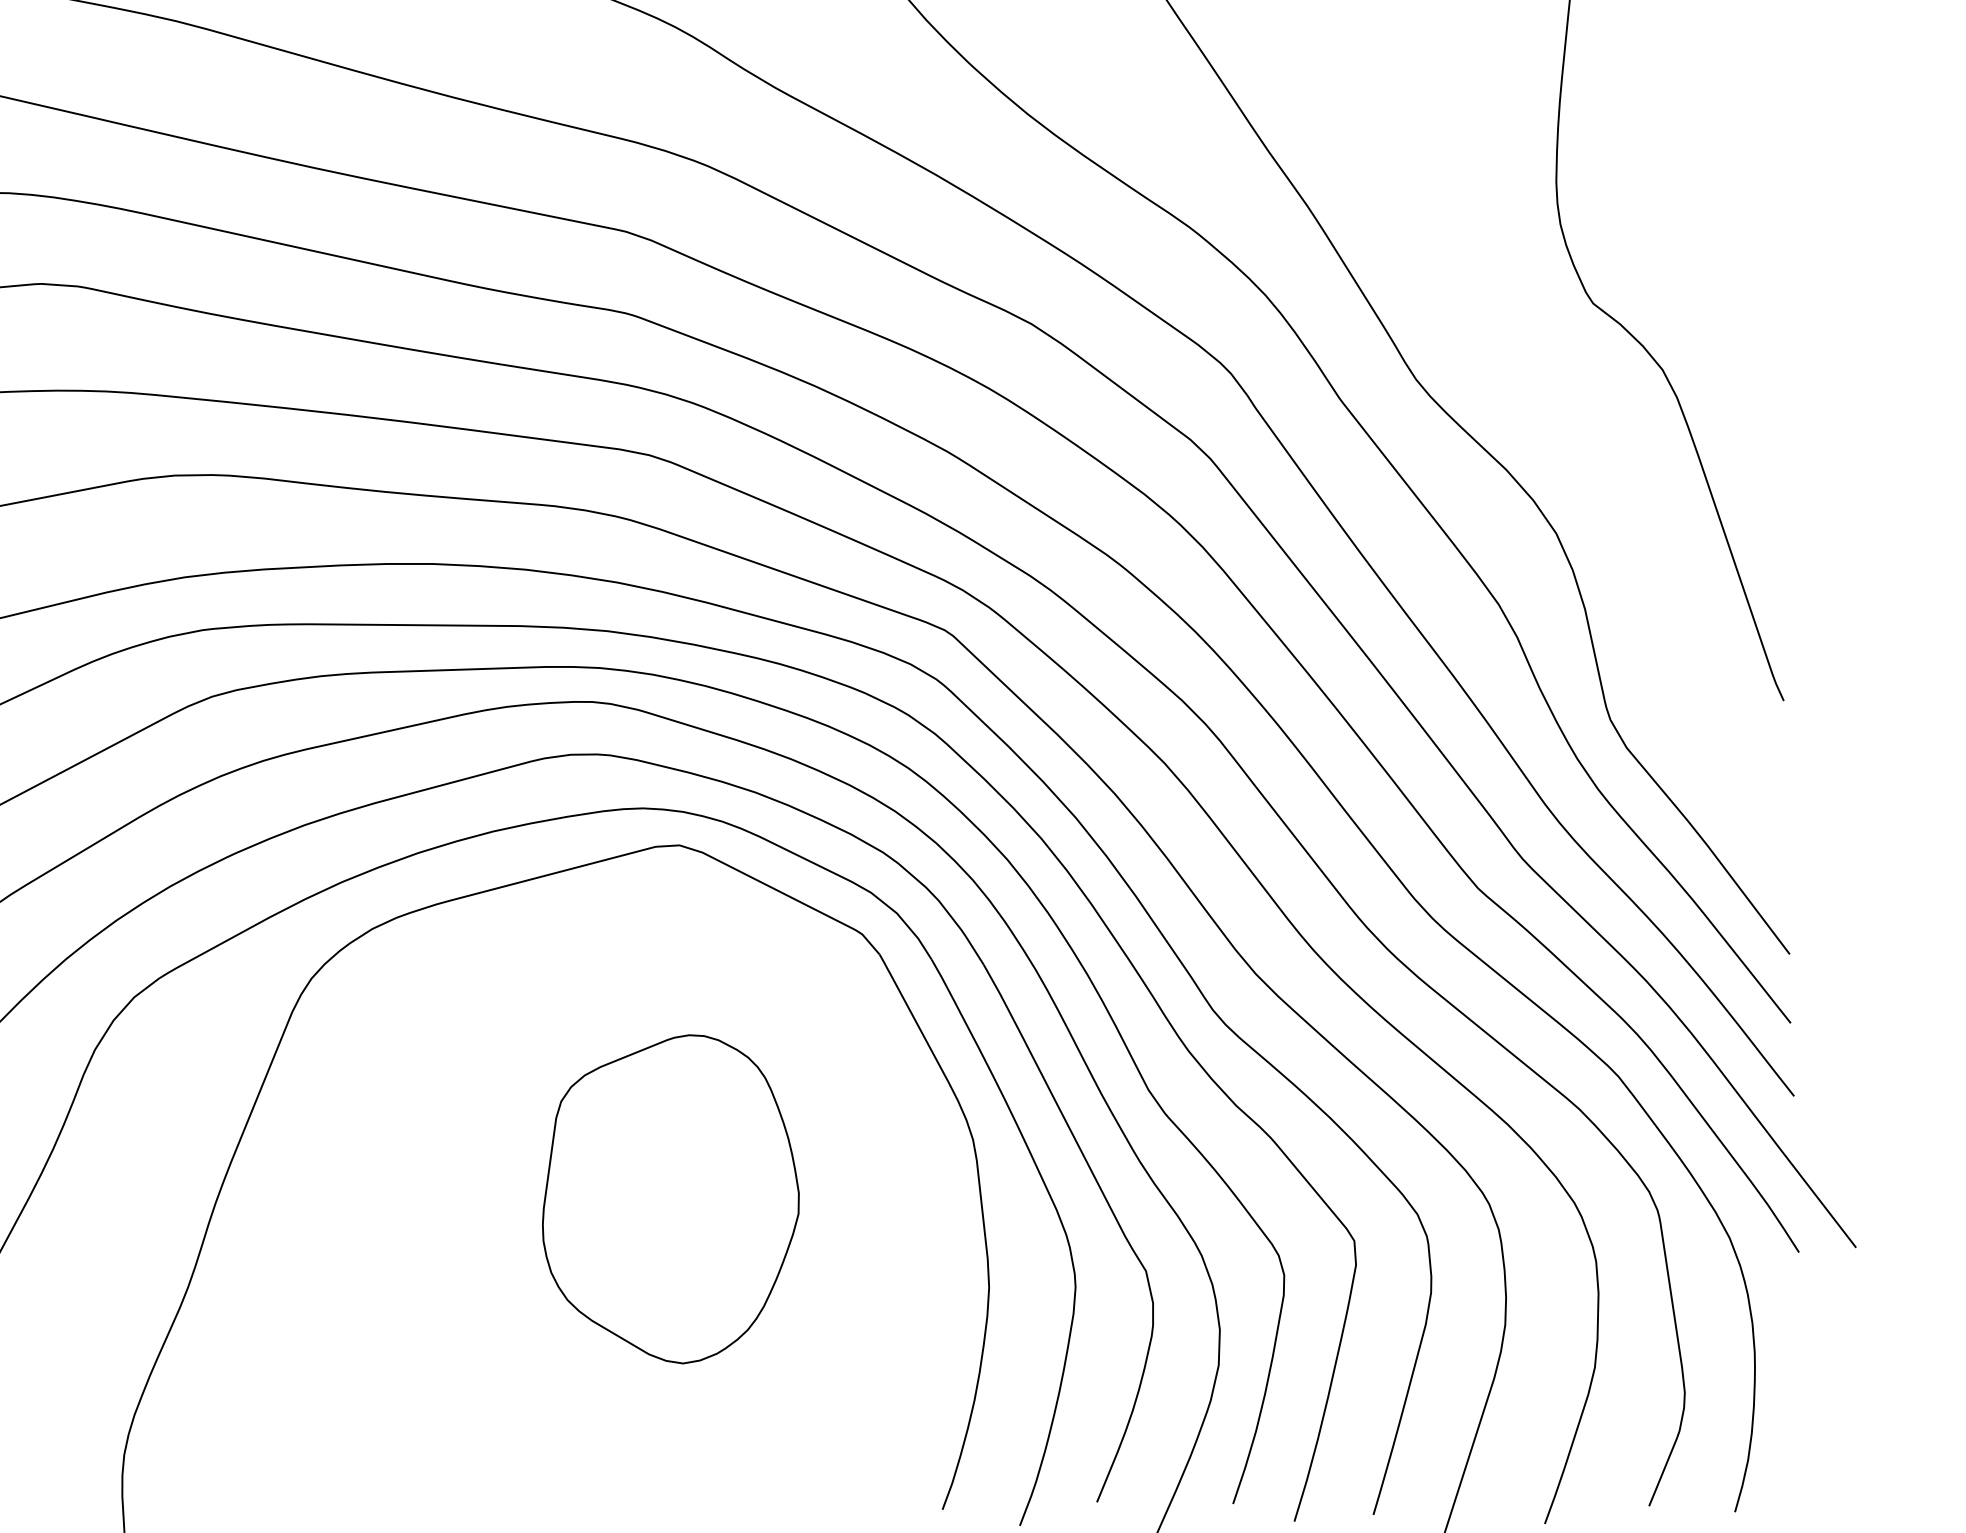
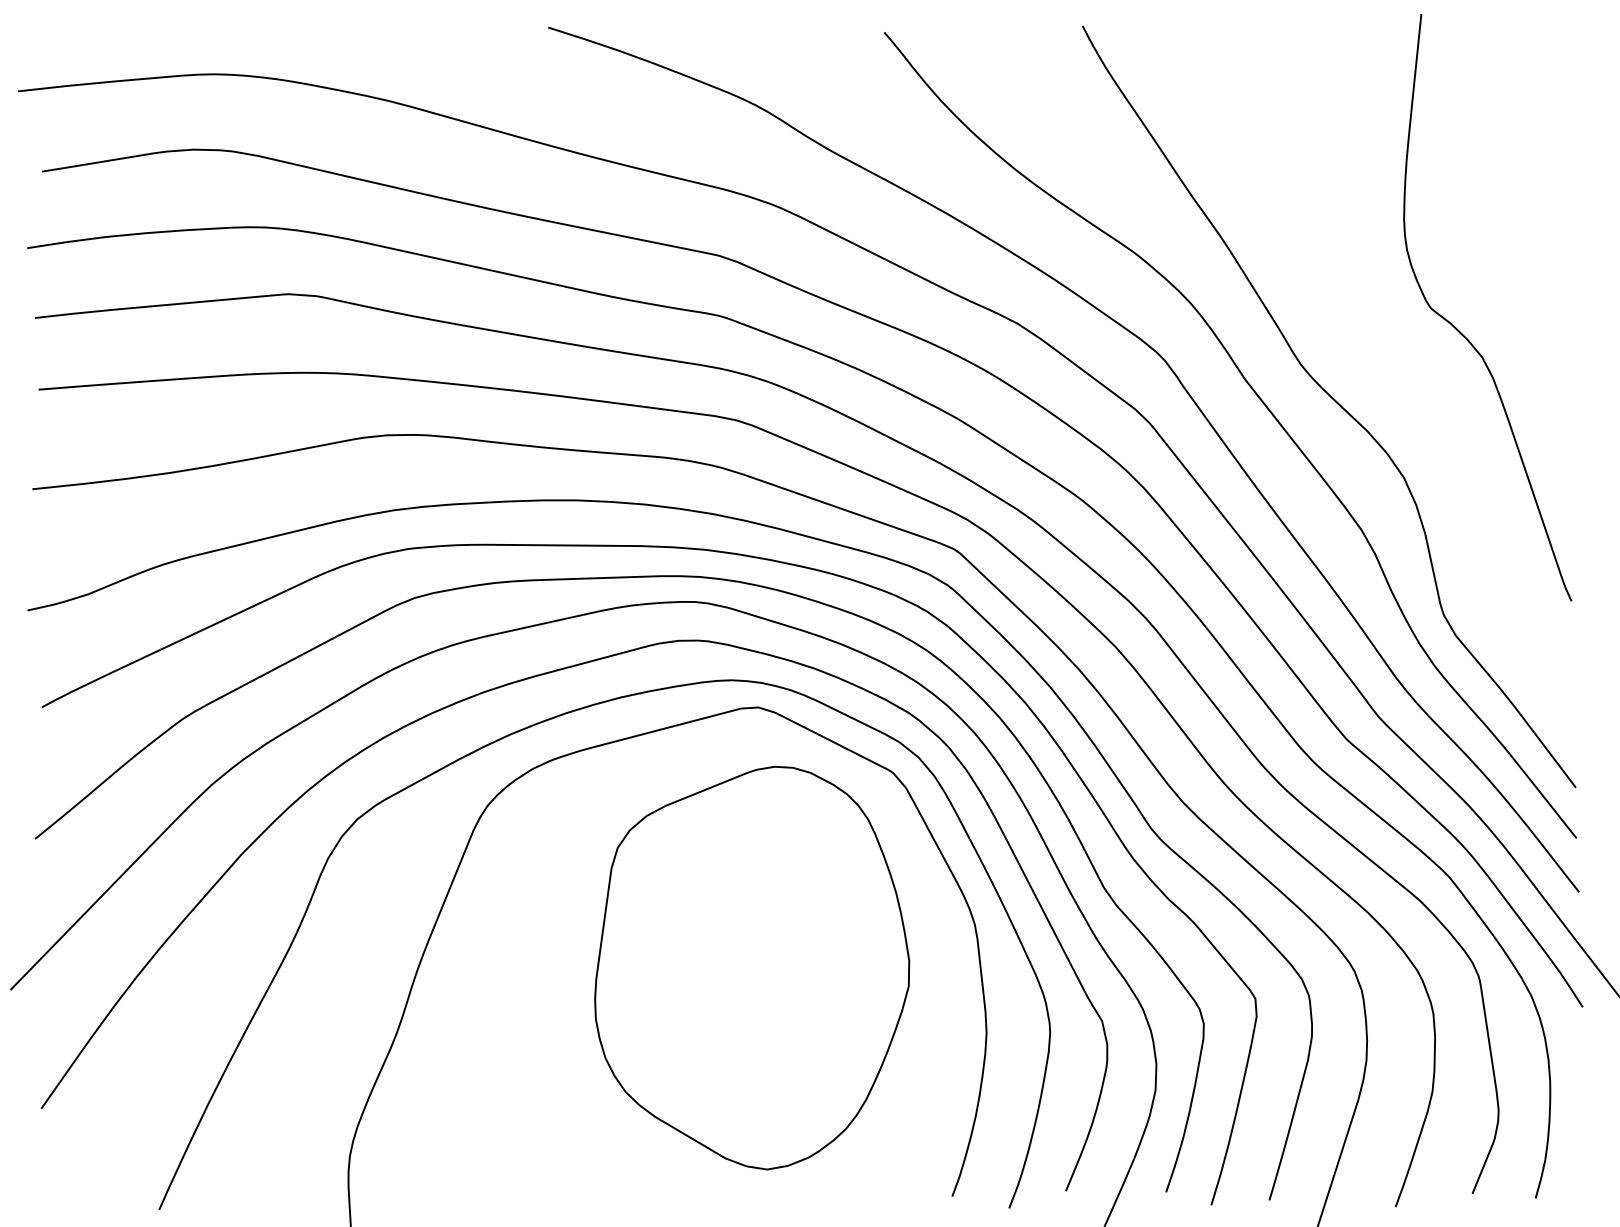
part: (671, 1198) -> (752, 967), size x1.67

